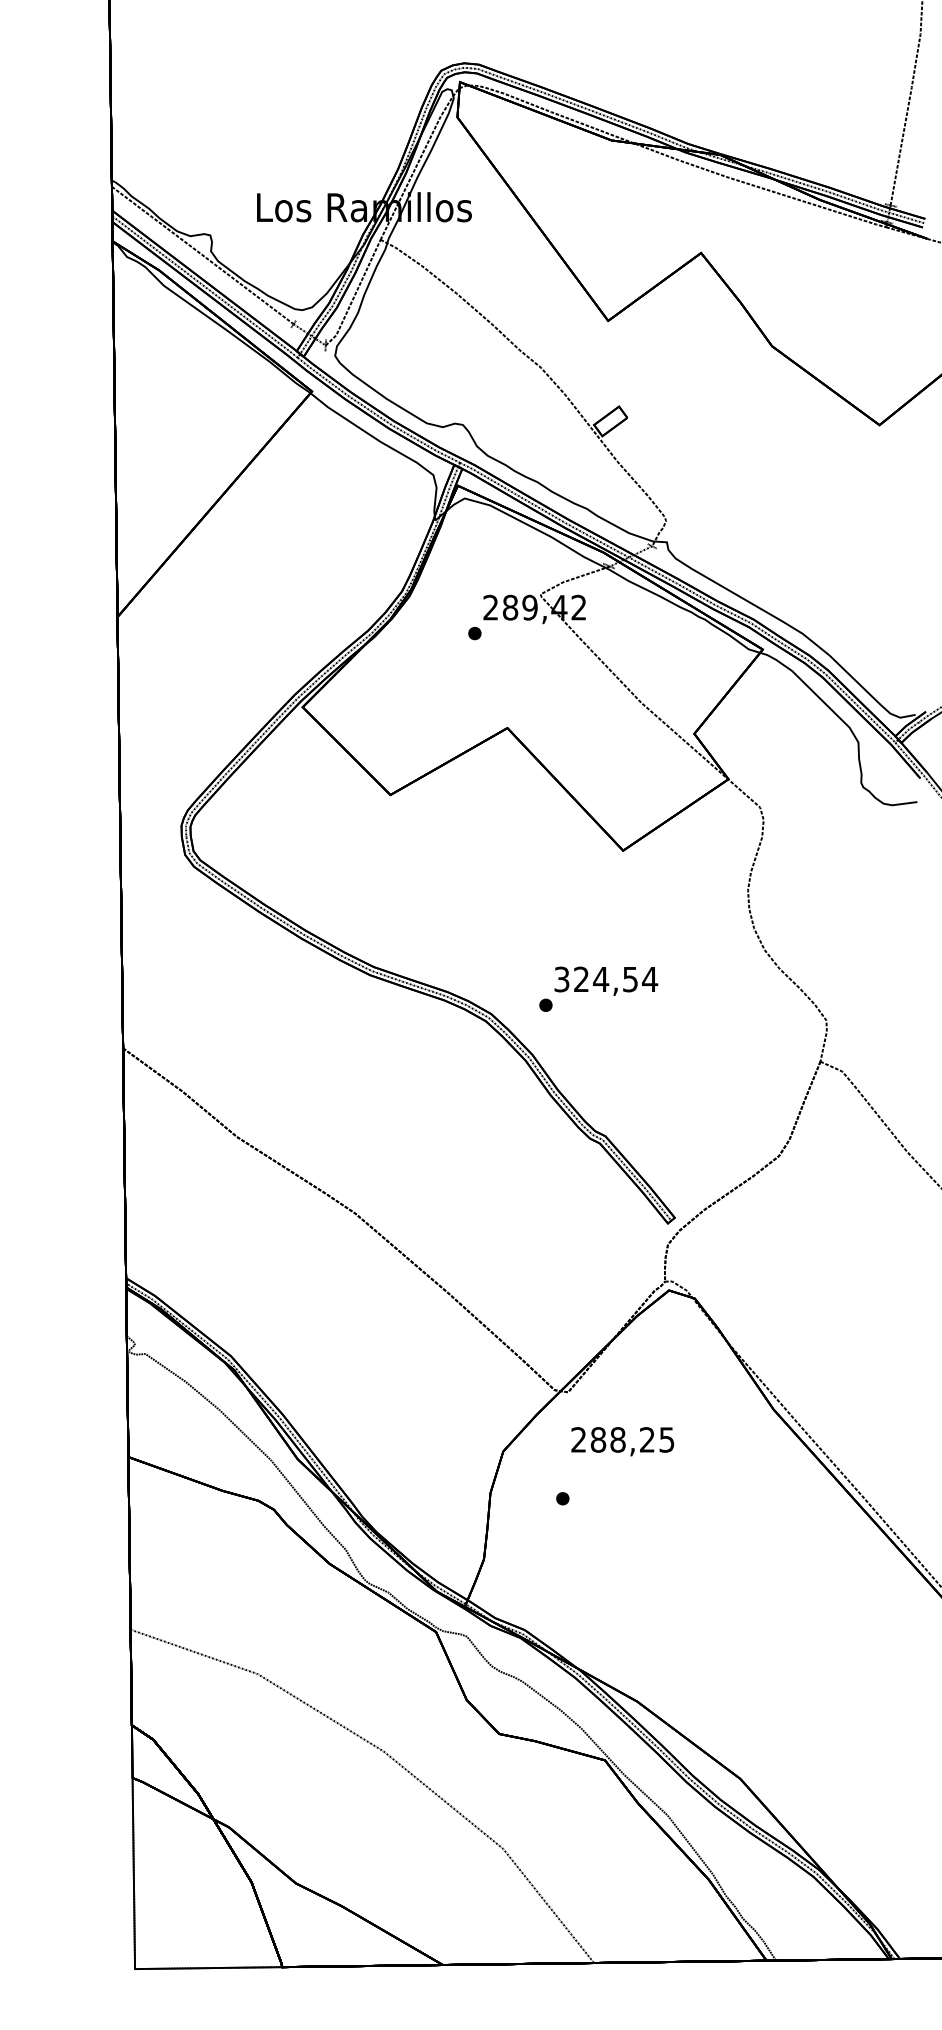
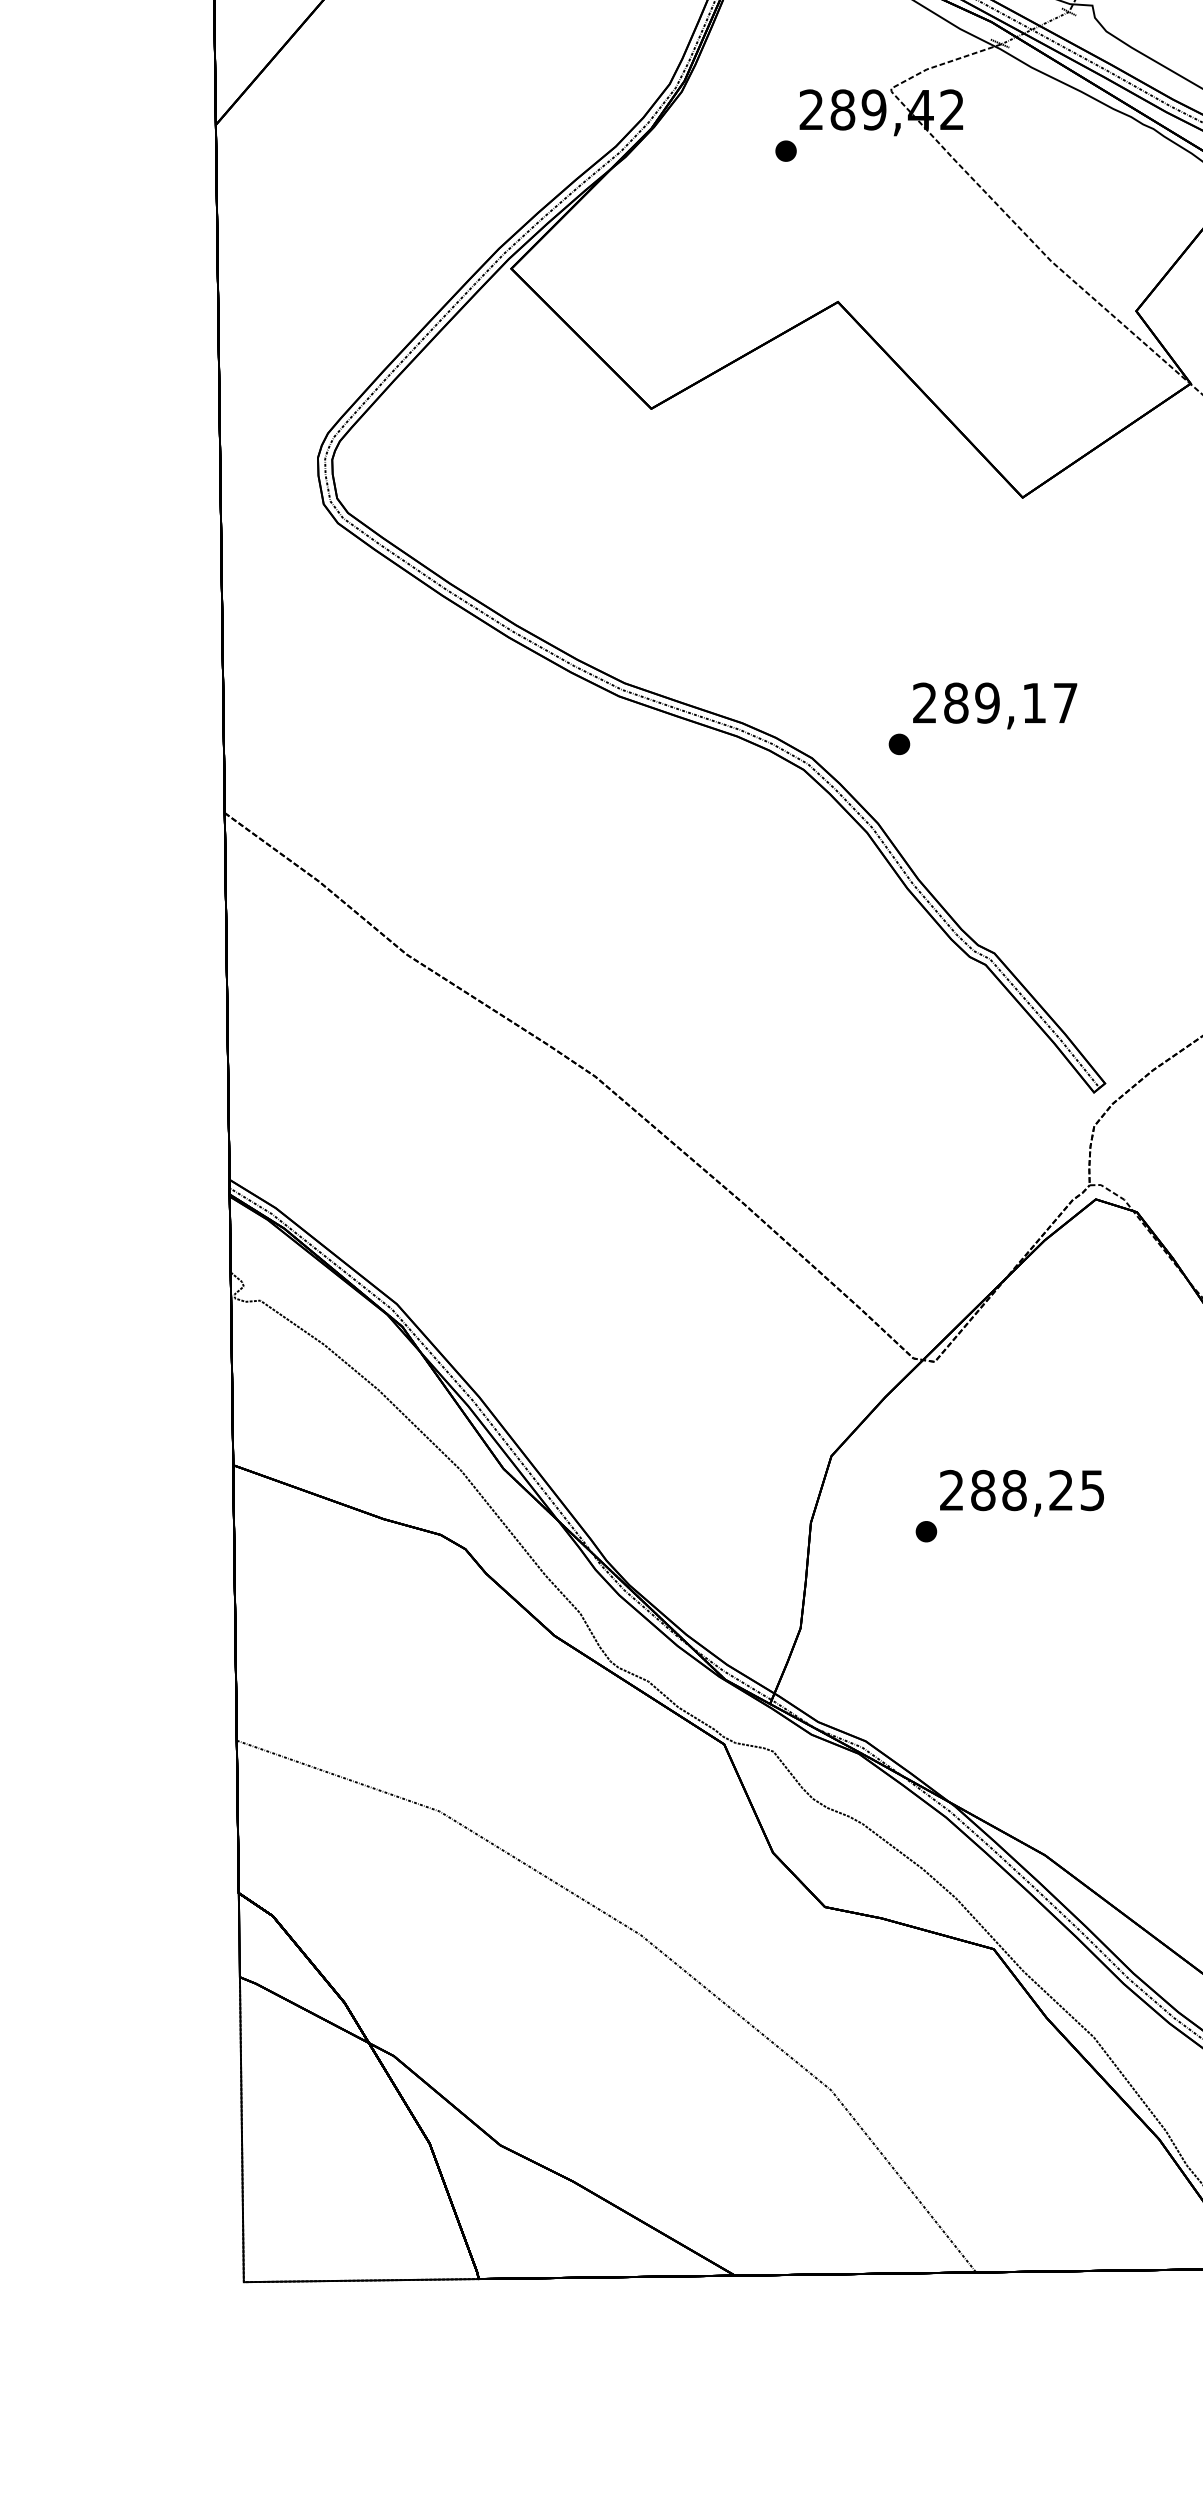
text: (606, 979) -> (996, 703), 324,54 -> 289,17
text: (622, 1441) -> (1021, 1492), moved

